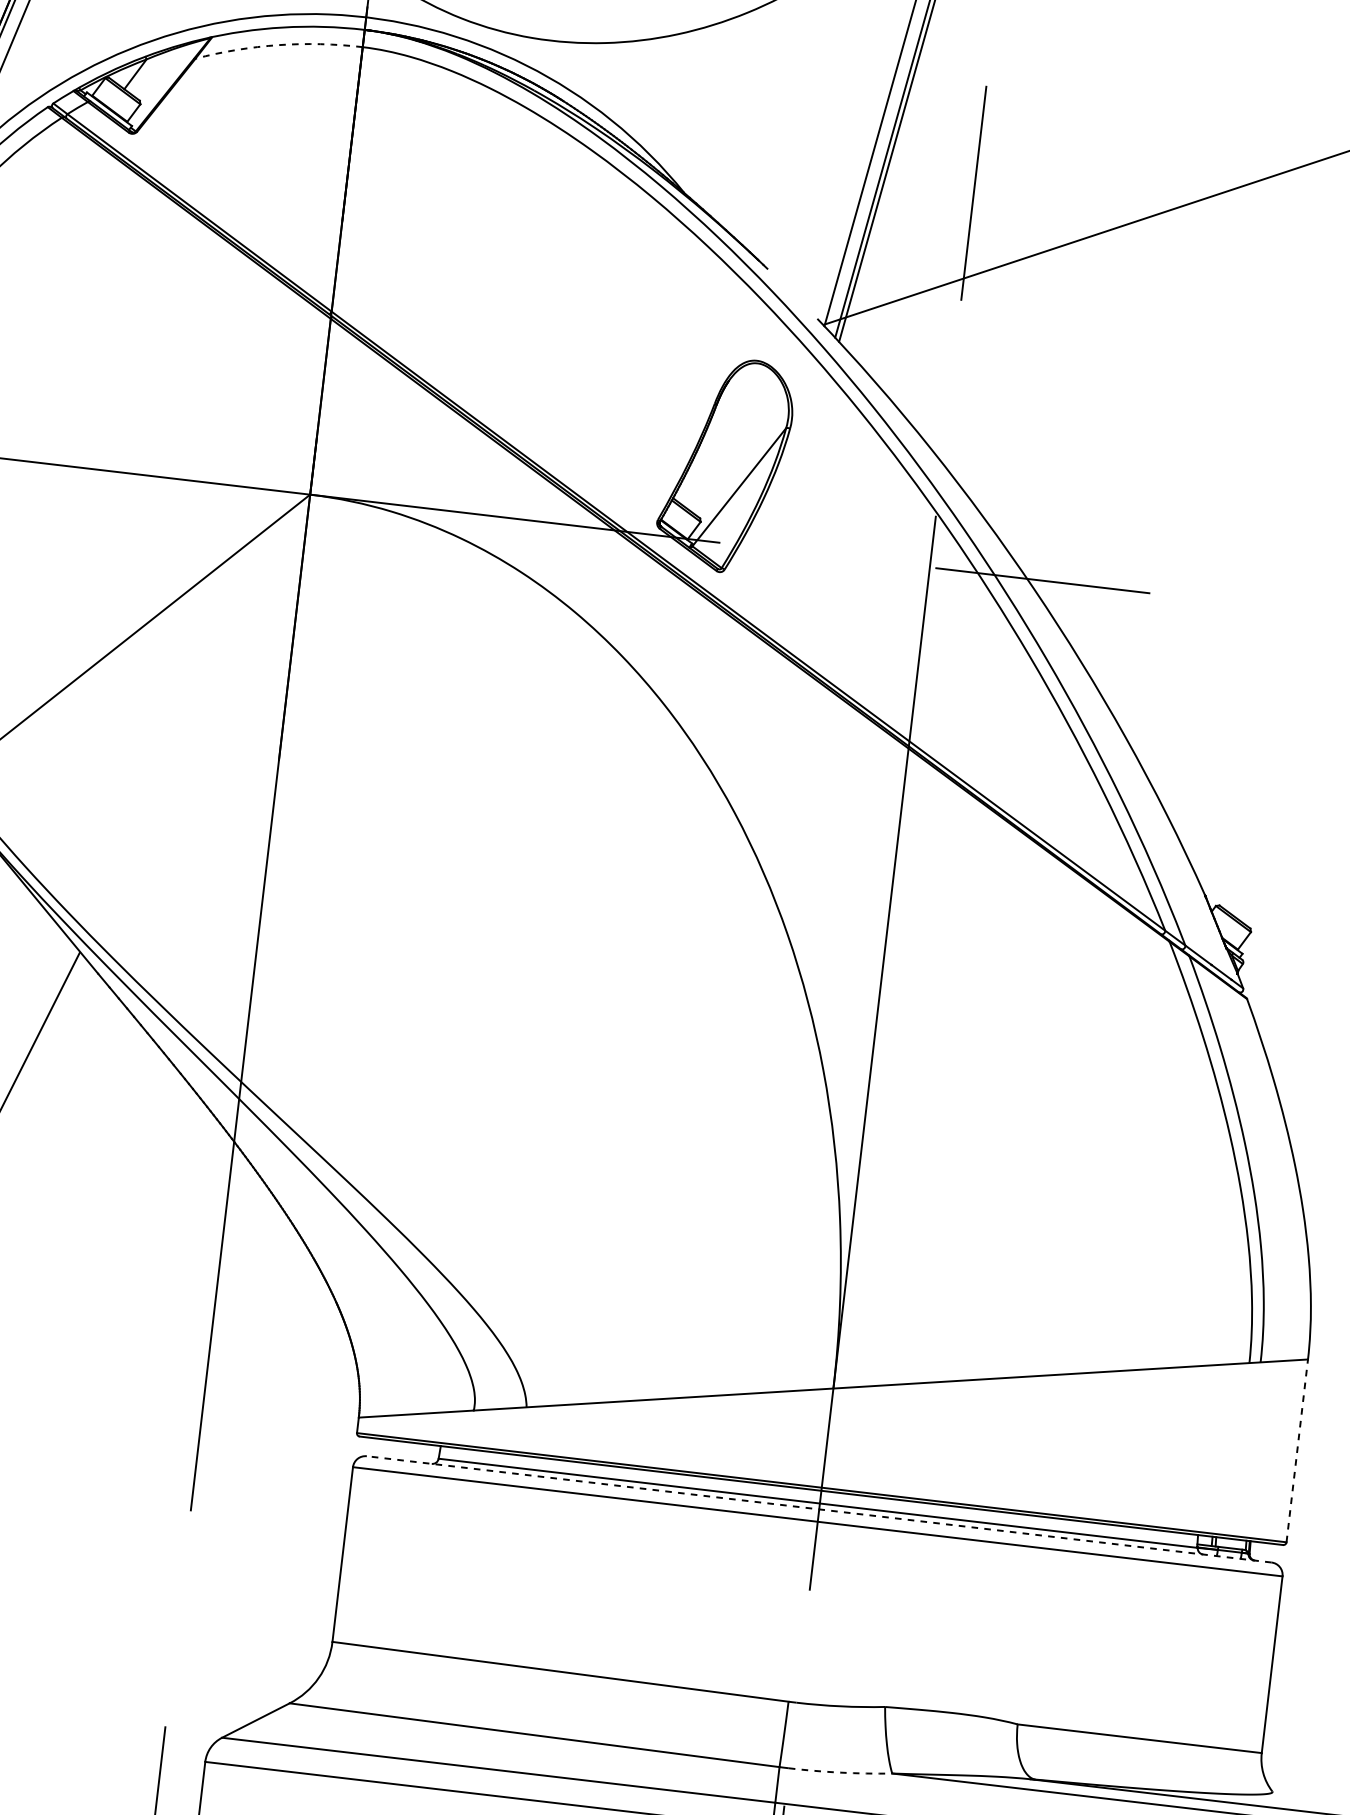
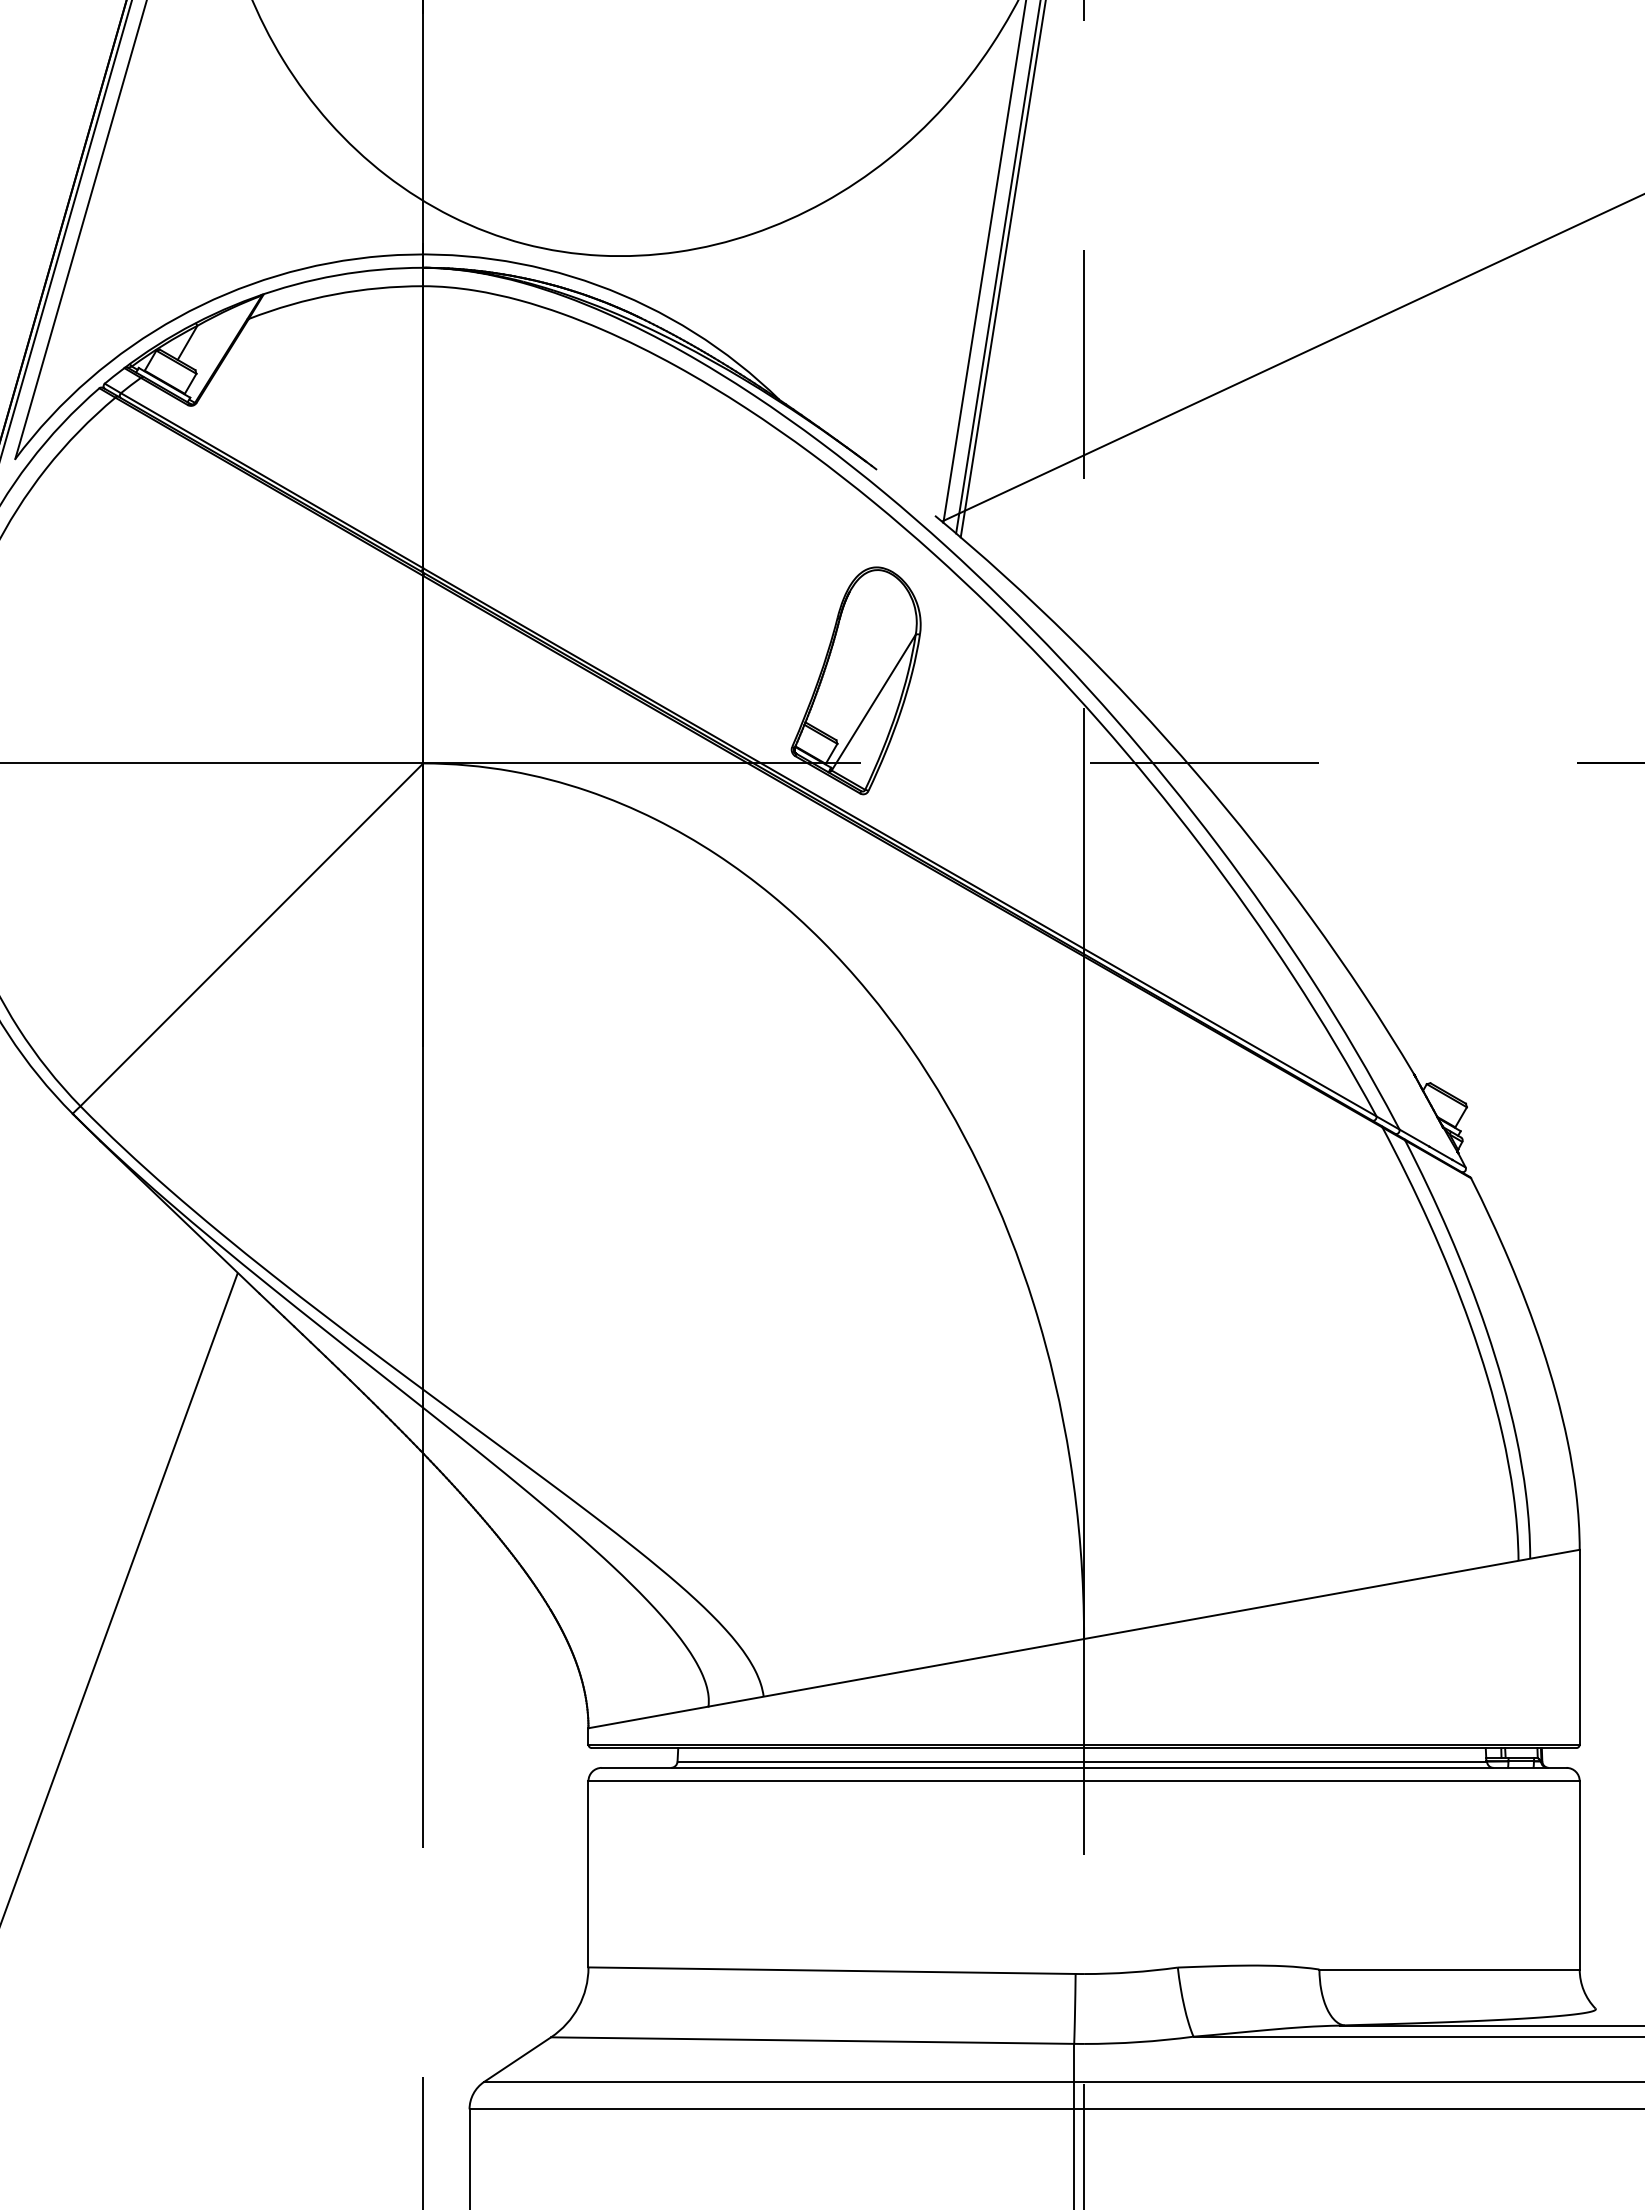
arc: (278, 45) -> (334, 294), dashed -> solid
line: (1297, 1450) -> (1579, 1646), dashed -> solid
line: (818, 1508) -> (1083, 1767), dashed -> solid
arc: (839, 1772) -> (1138, 2042), dashed -> solid

